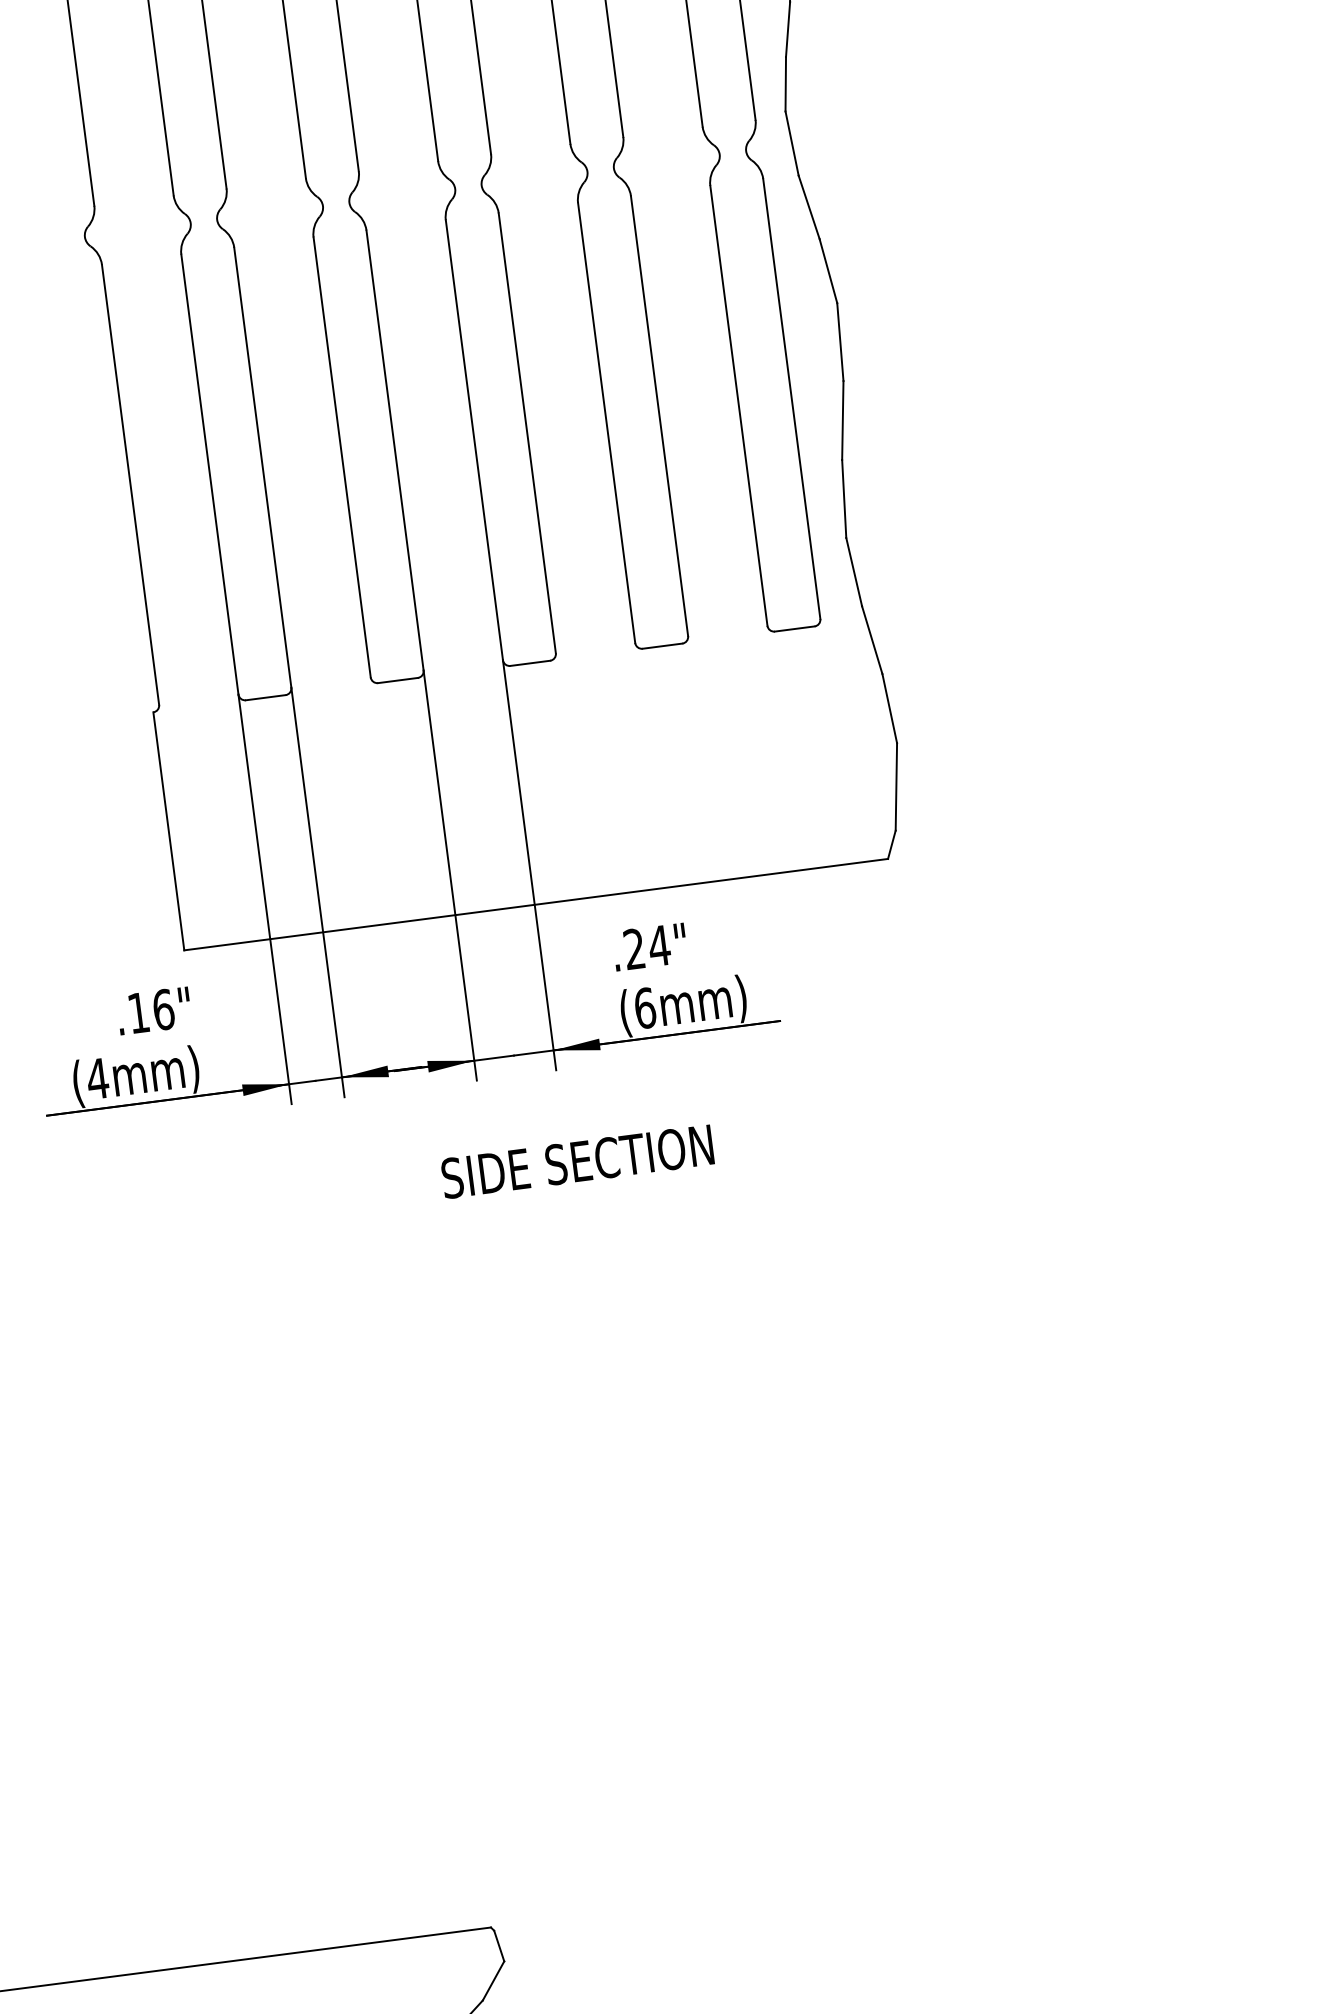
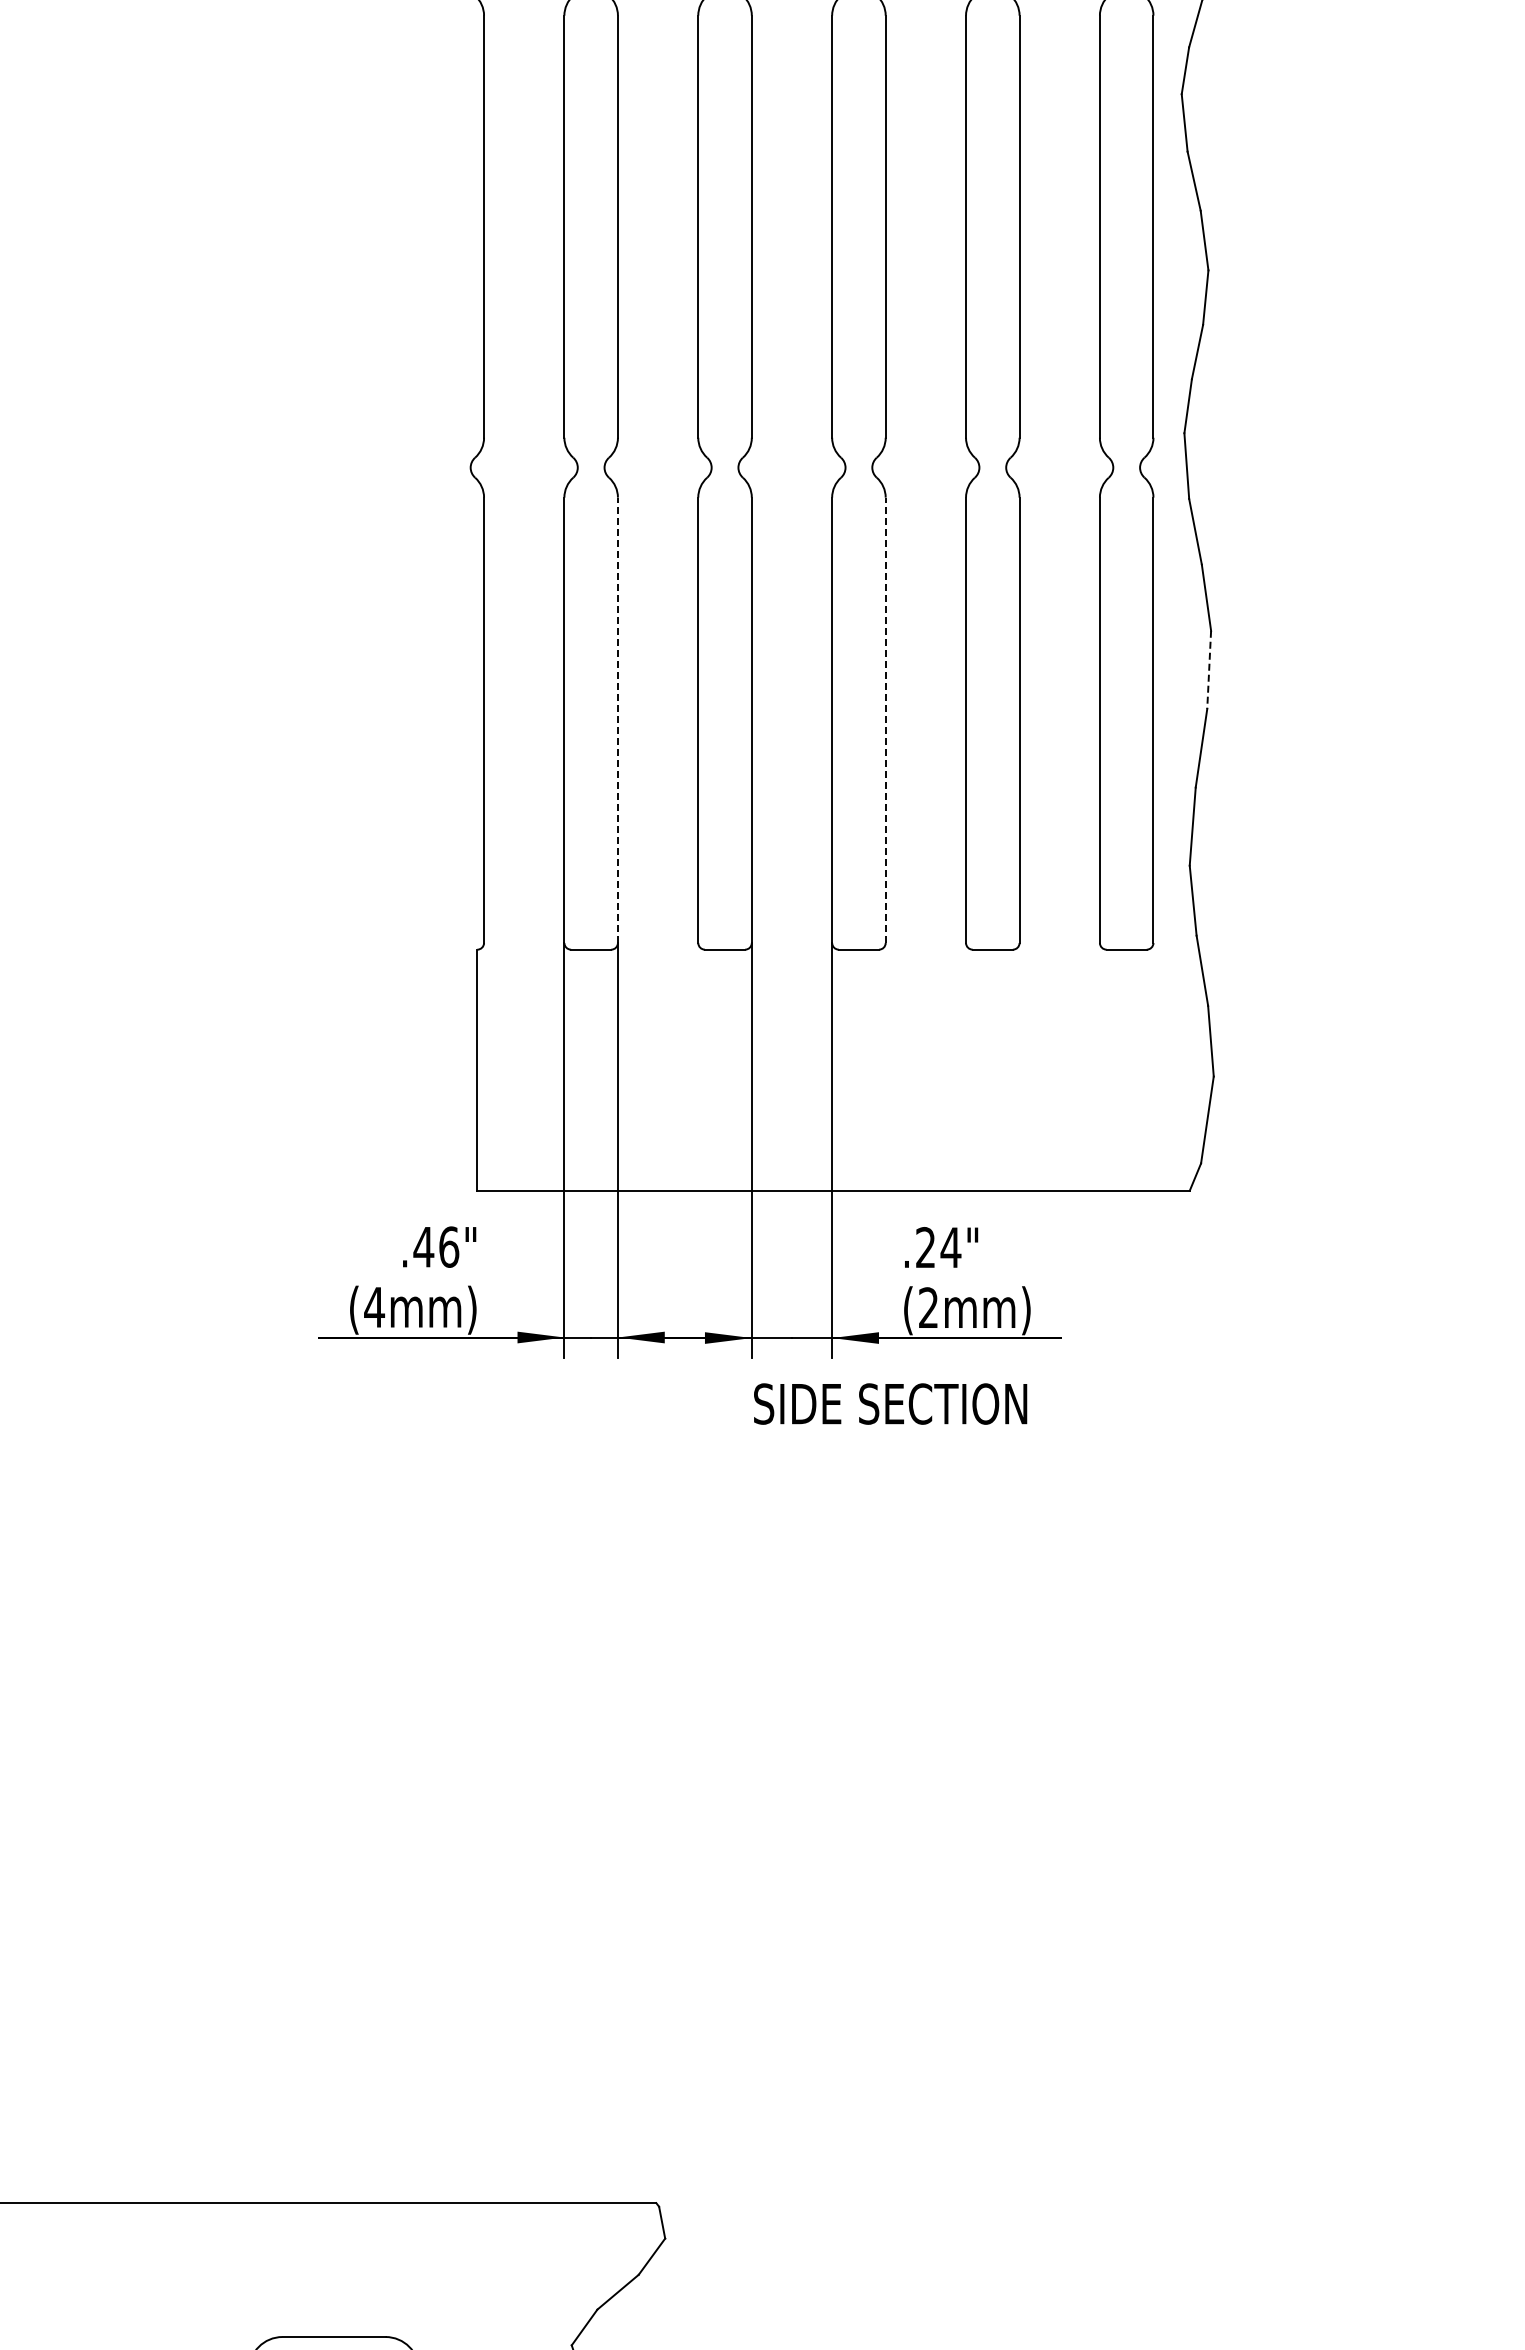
line: (840, 342) -> (1209, 670), solid -> dashed
line: (527, 433) -> (885, 720), solid -> dashed
line: (262, 467) -> (617, 720), solid -> dashed
text: (644, 1007) -> (928, 1307), (6mm) -> (2mm)
text: (138, 1013) -> (423, 1247), .16" -> .46"
text: (577, 1161) -> (890, 1403), moved

